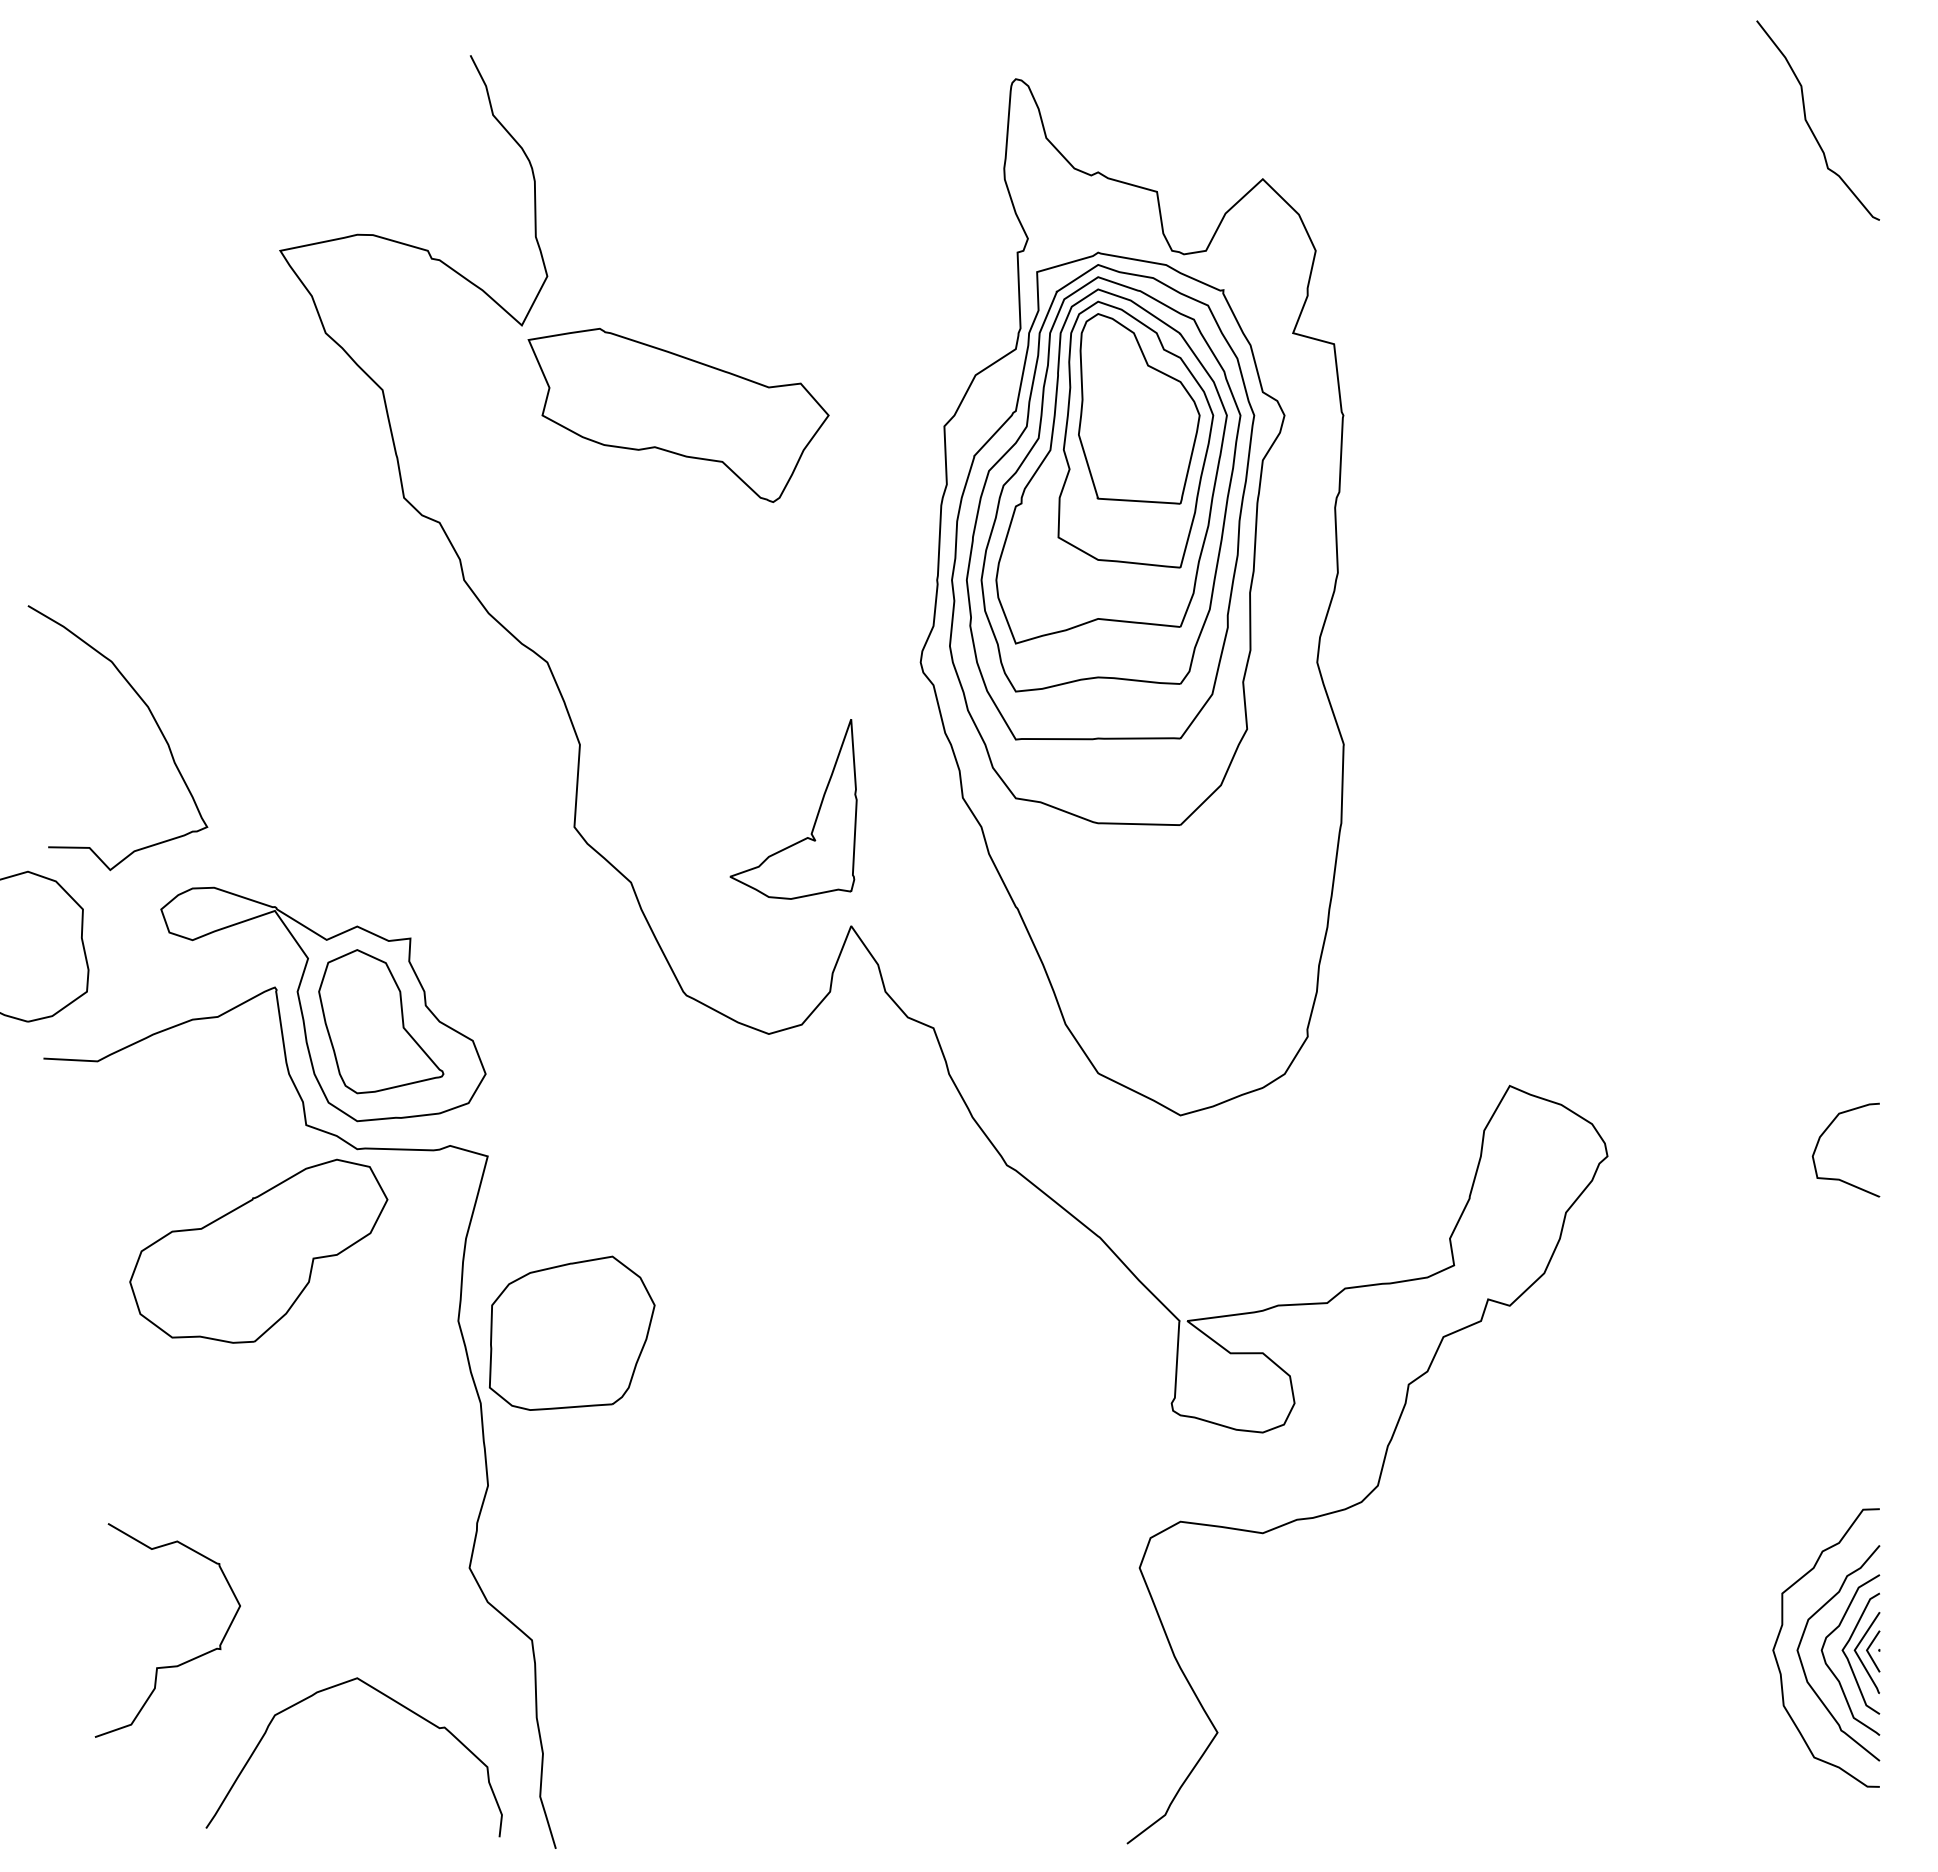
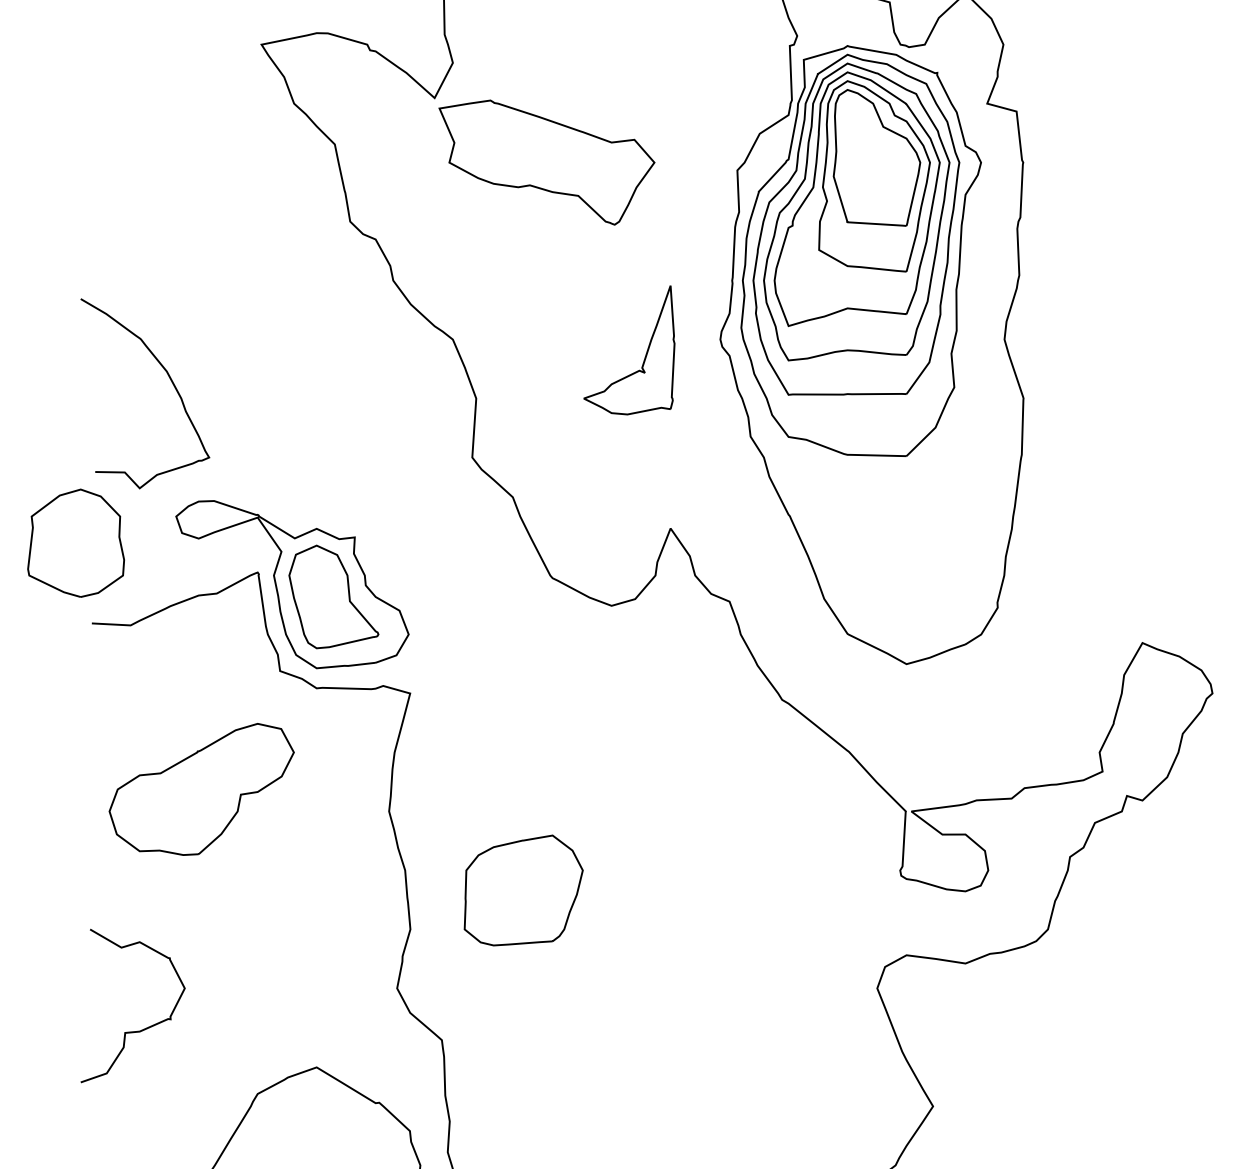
part: (816, 815) -> (645, 354), moved
part: (258, 1250) -> (201, 788), moved
part: (572, 1332) -> (523, 889), moved
curve: (171, 1665) -> (135, 1031), moved

